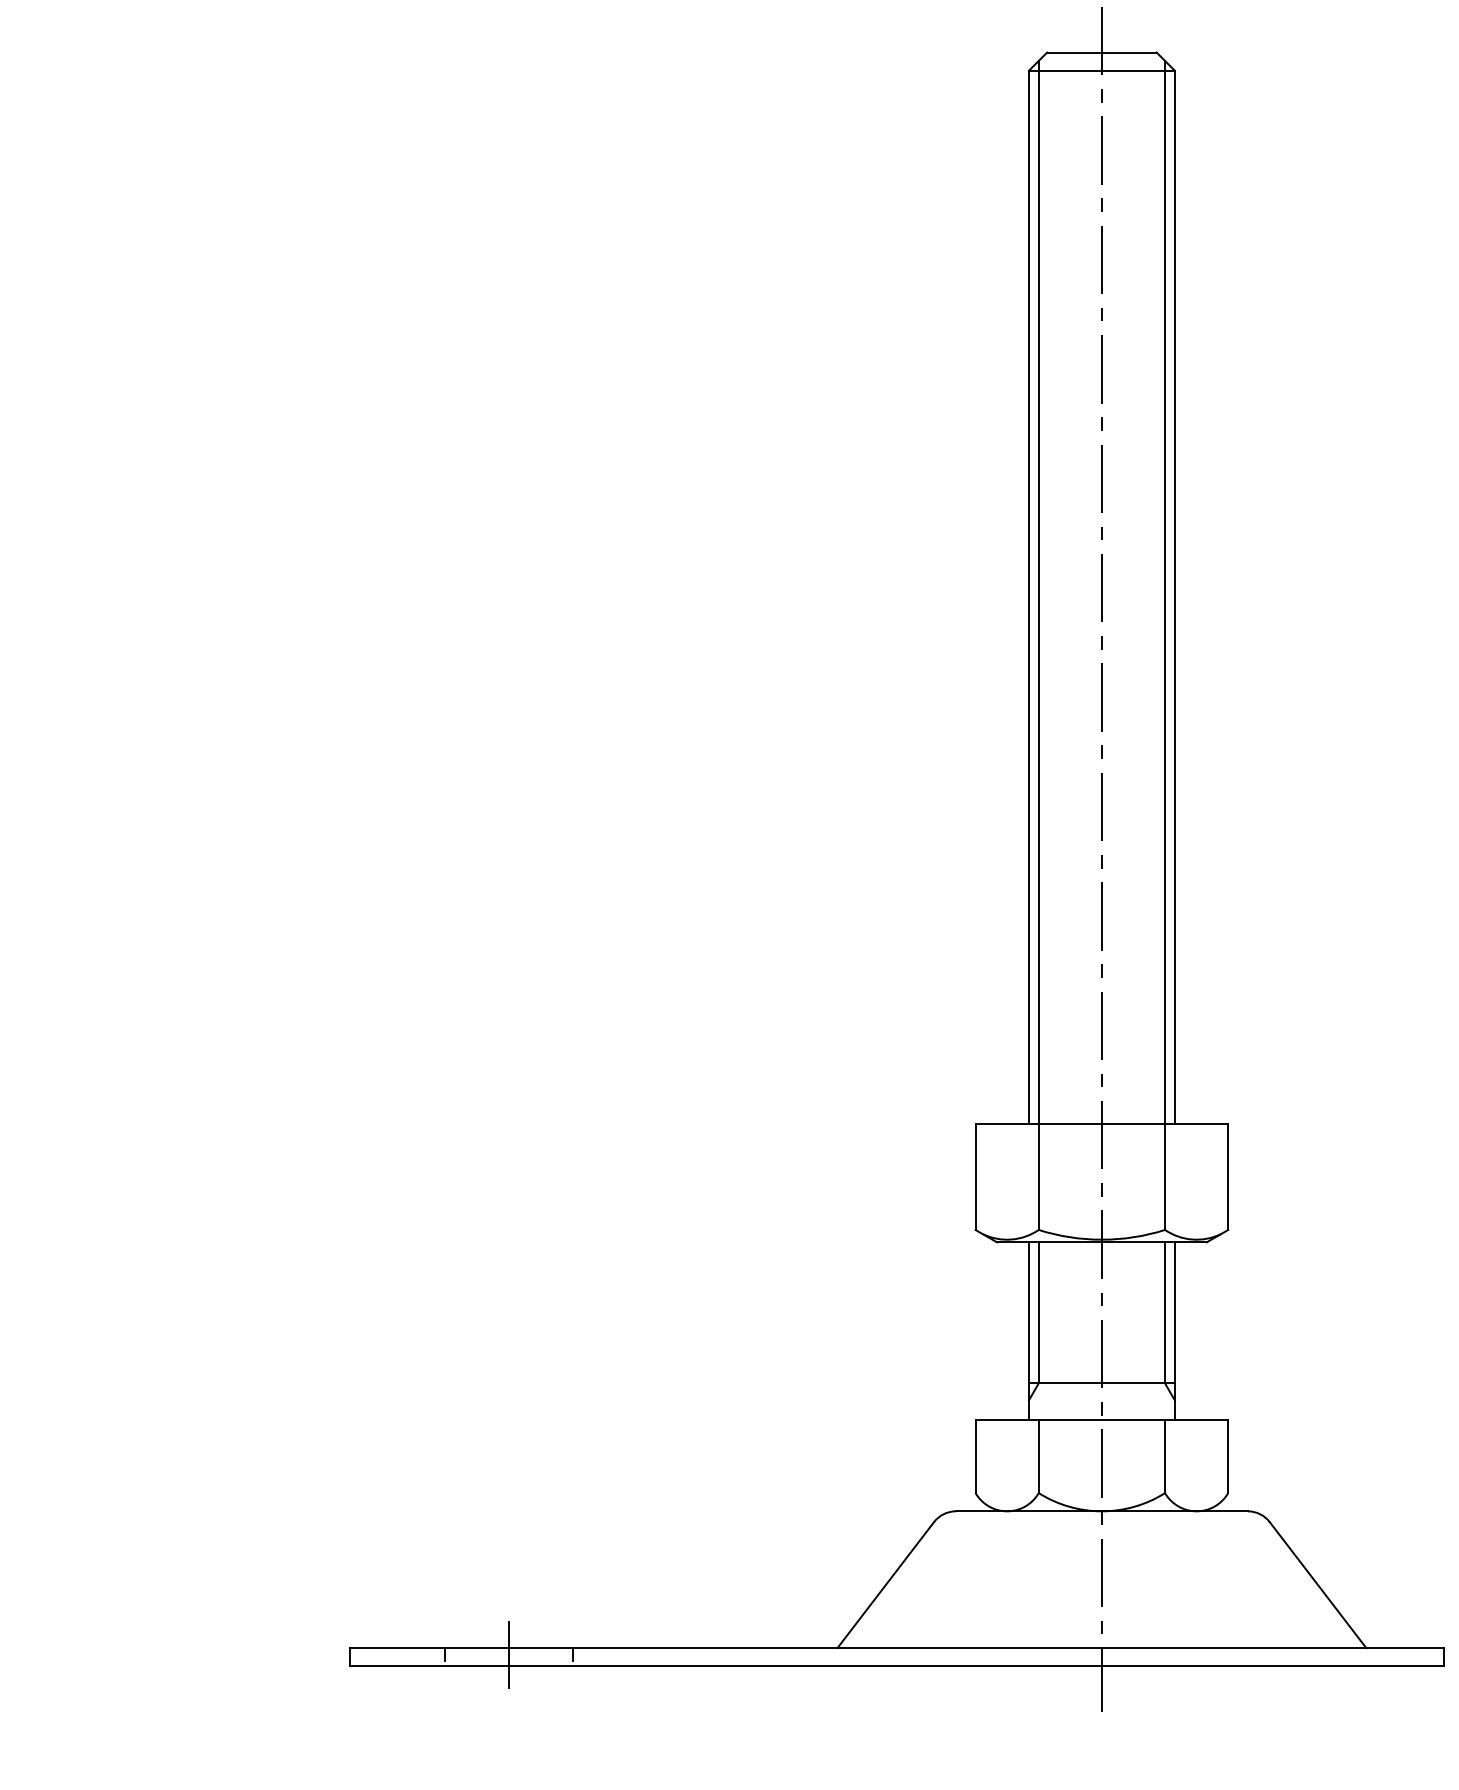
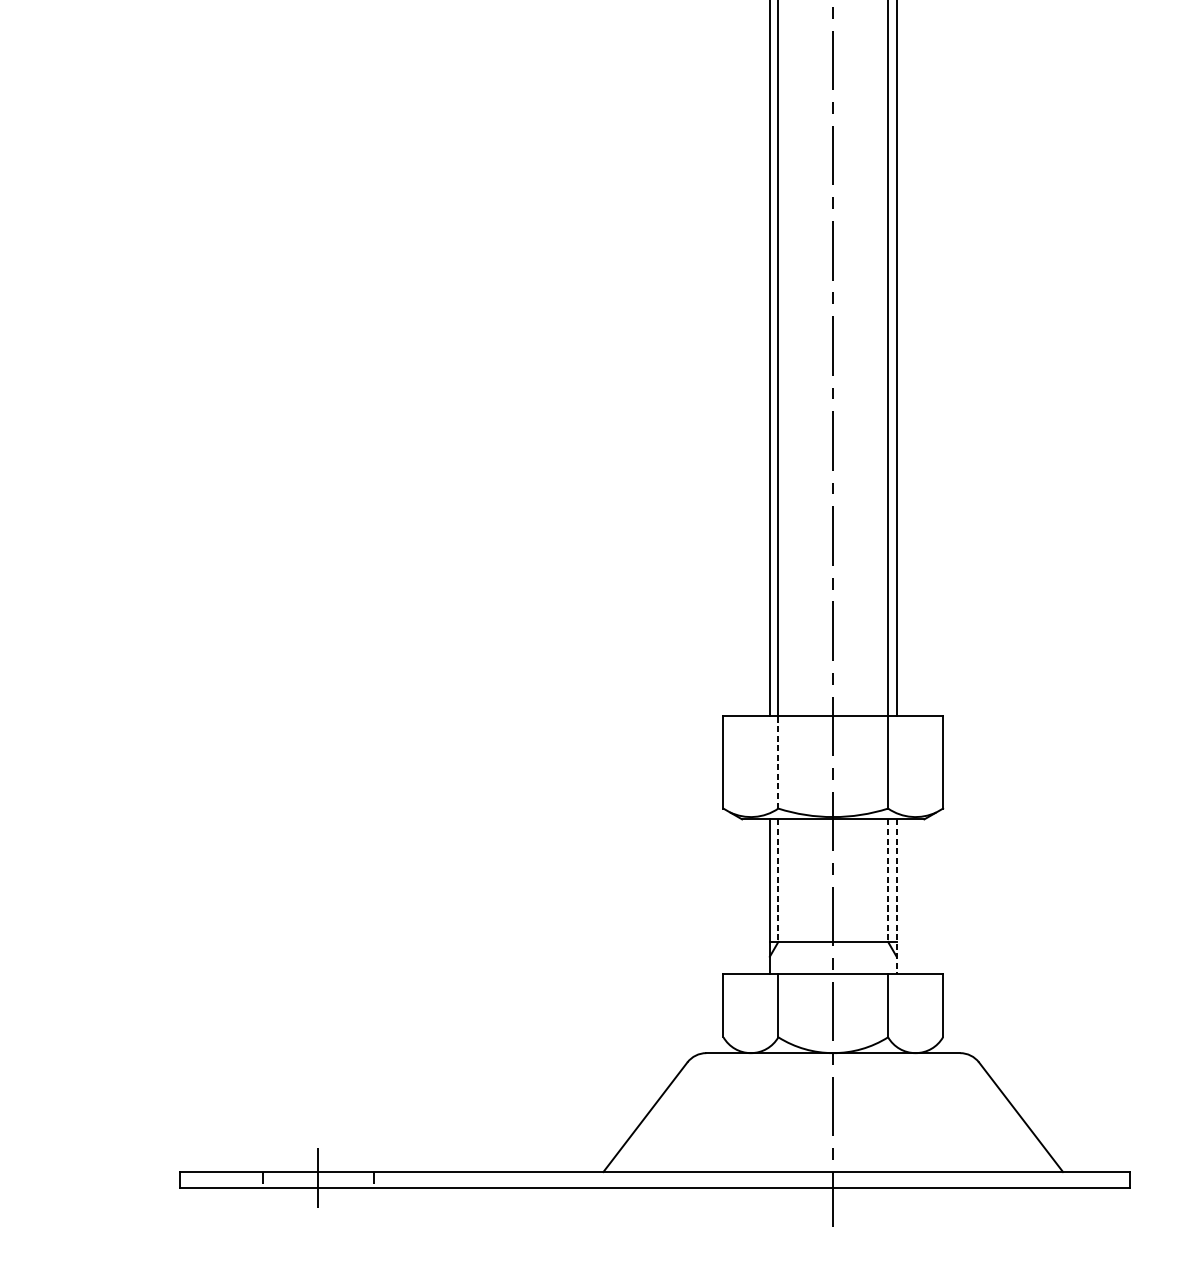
line: (1038, 1176) -> (778, 762), solid -> dashed
line: (1038, 1313) -> (778, 881), solid -> dashed
line: (1165, 1313) -> (888, 881), solid -> dashed
line: (1174, 1331) -> (896, 896), solid -> dashed

